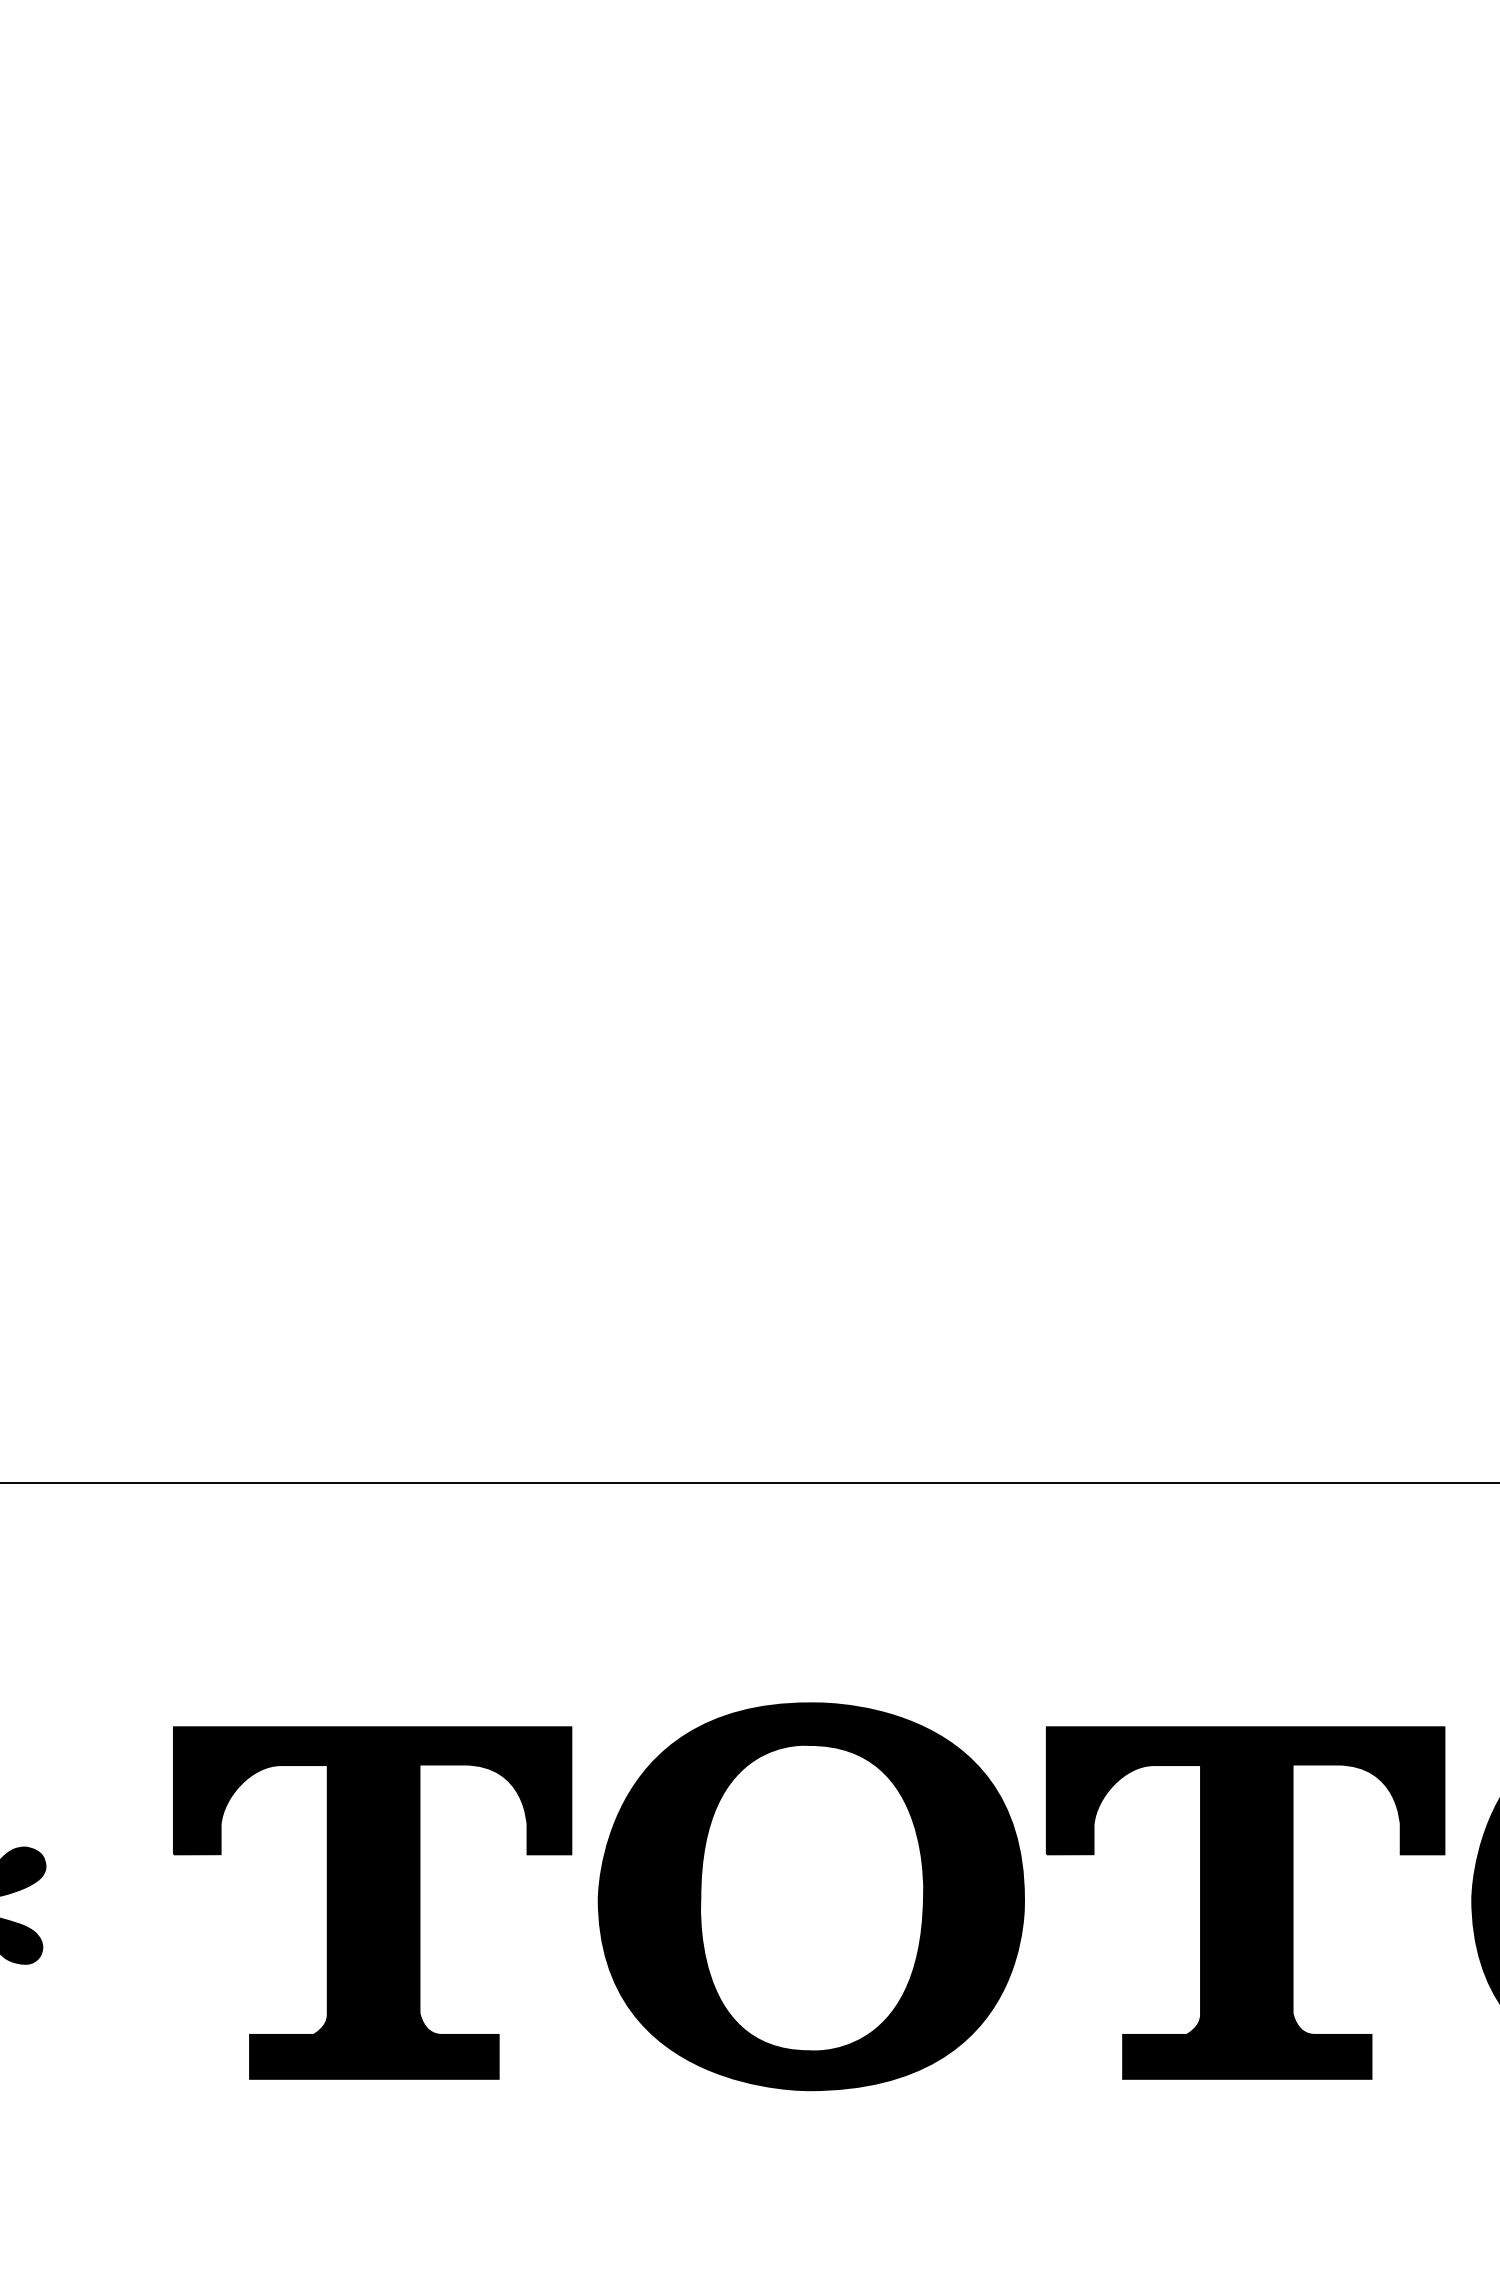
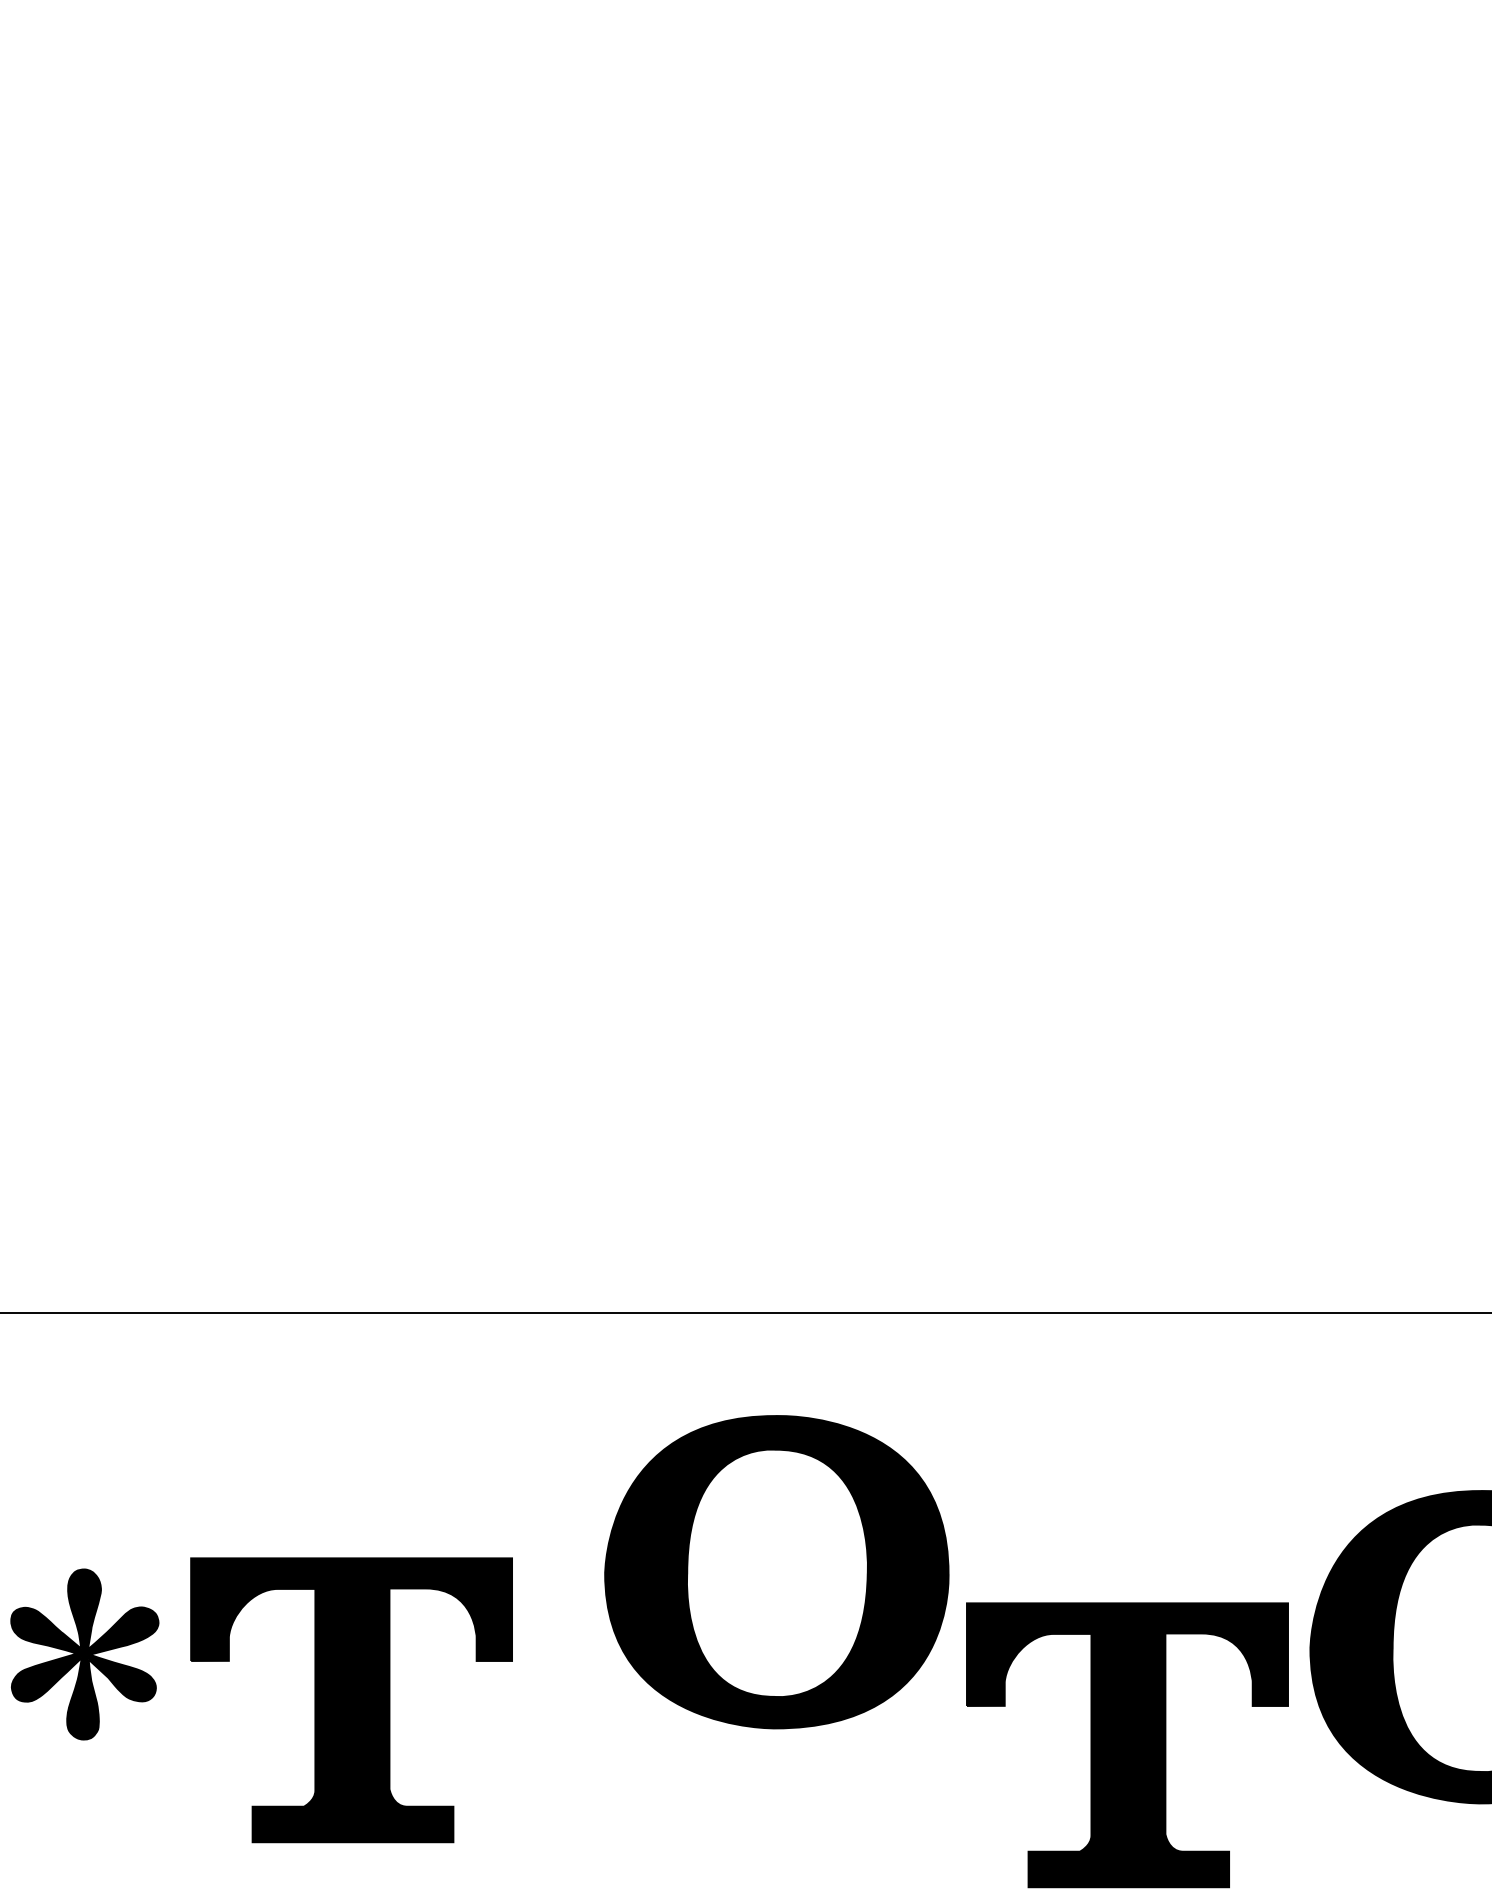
part: (810, 1897) -> (776, 1572), moved
part: (372, 1903) -> (351, 1700), moved
part: (1245, 1903) -> (1127, 1745), moved

